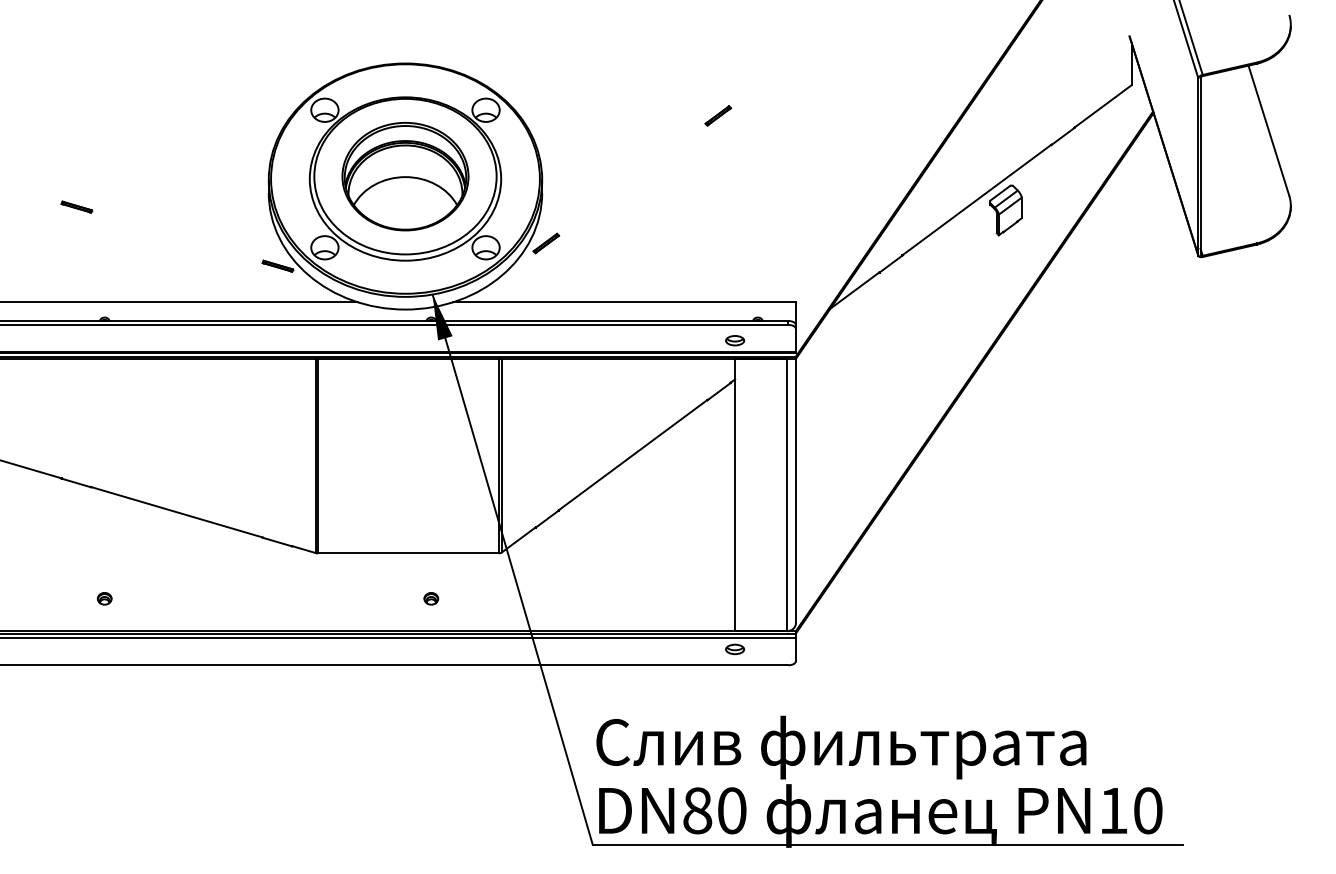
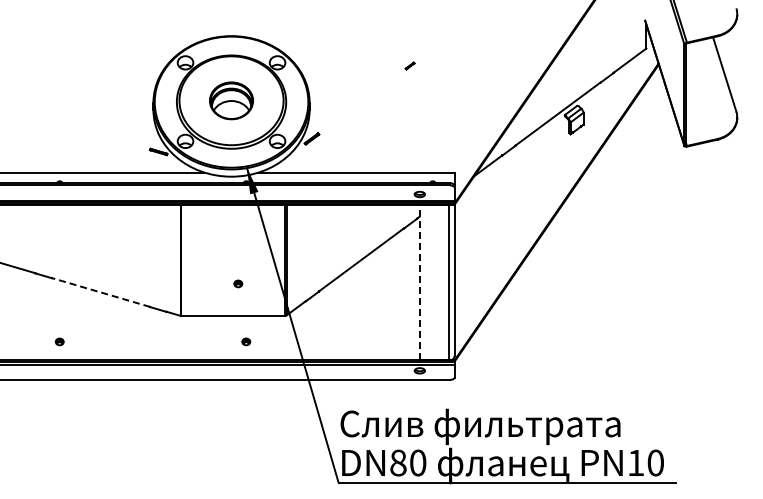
part: (717, 114) -> (409, 65), size x0.6
part: (405, 176) -> (231, 100), size x0.6
line: (76, 207) -> (43, 118), removed
line: (734, 494) -> (419, 282), solid -> dashed
part: (417, 496) -> (238, 283), added
line: (176, 512) -> (100, 292), solid -> dashed

